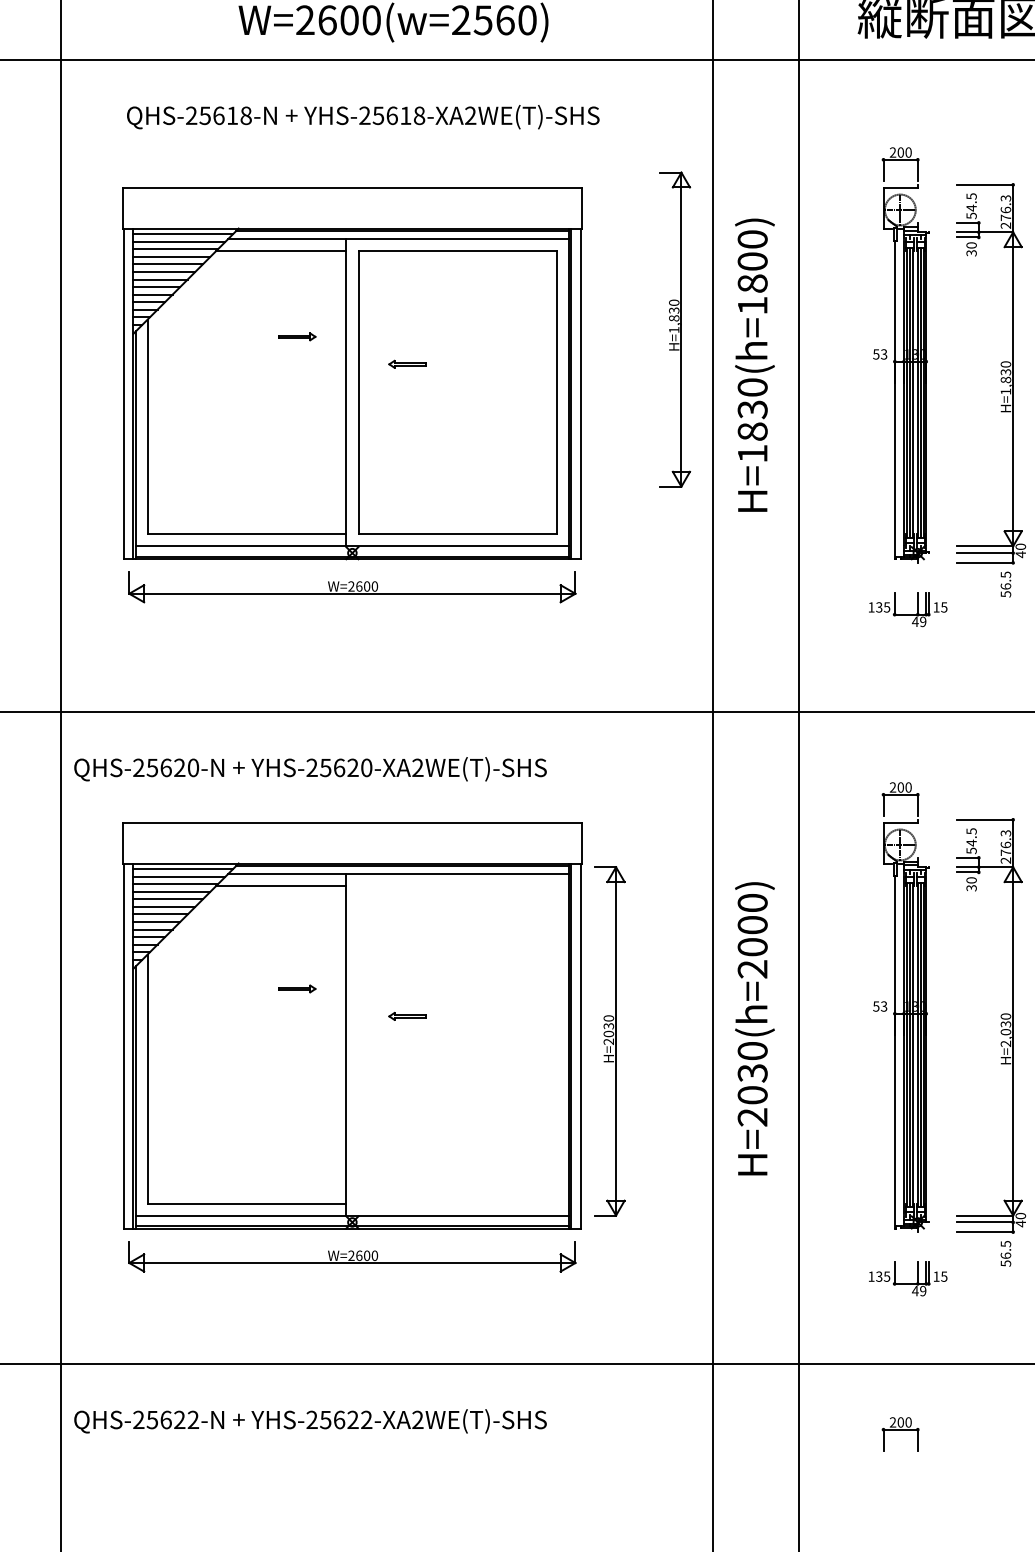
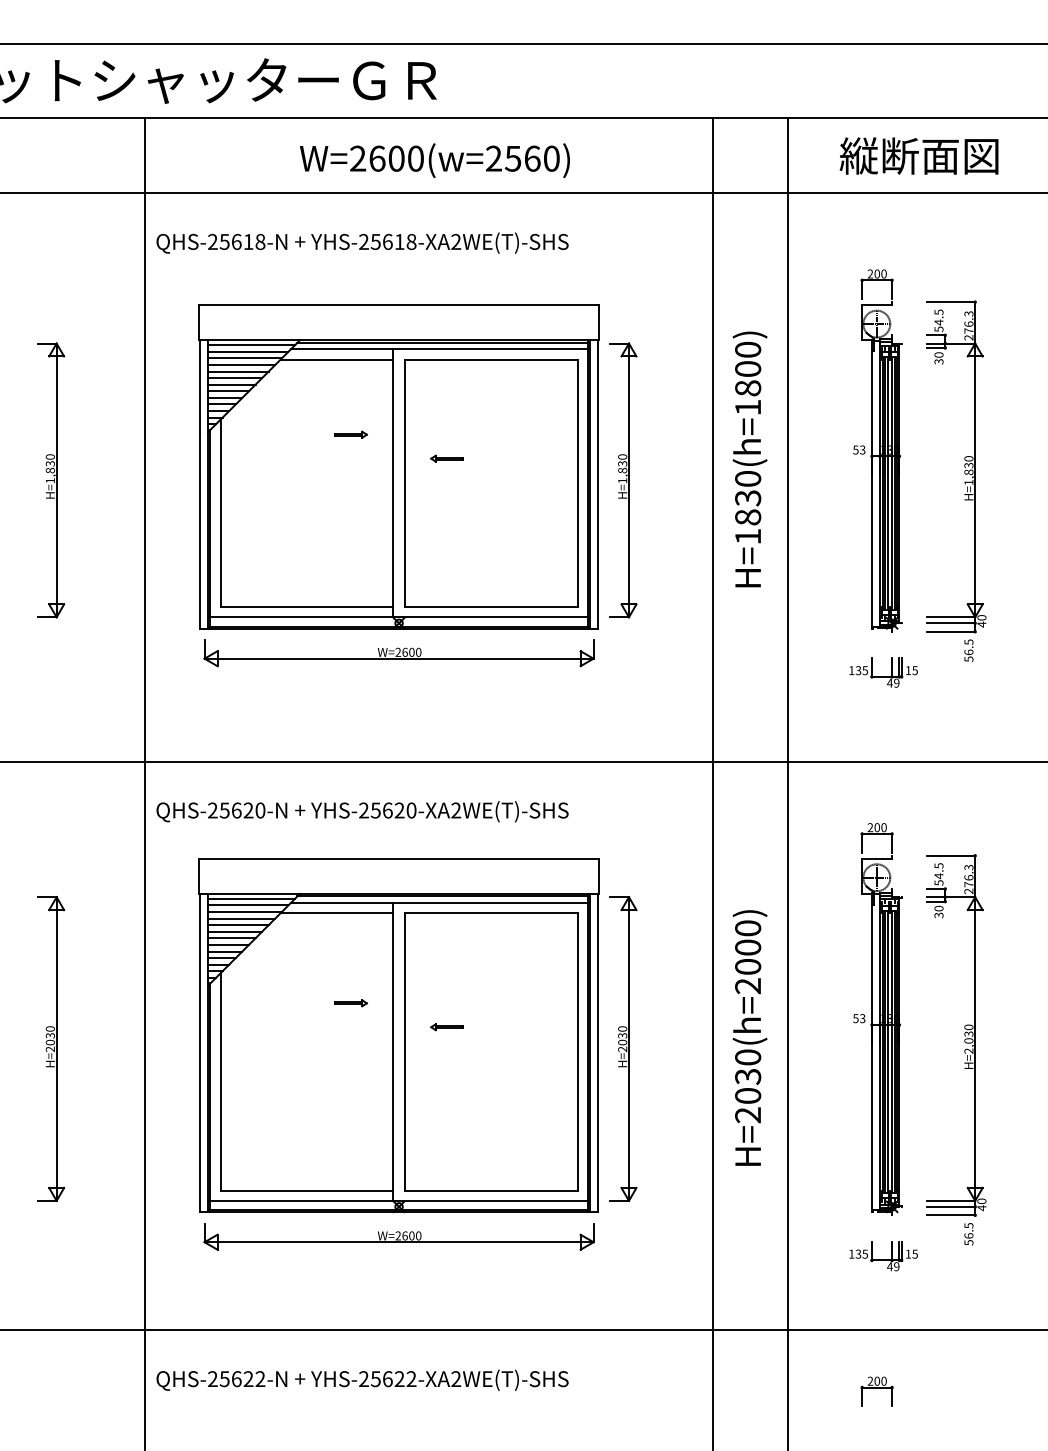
text: (363, 116) -> (362, 242), moved
part: (675, 329) -> (623, 480), moved
part: (458, 1044) -> (491, 1051), added

